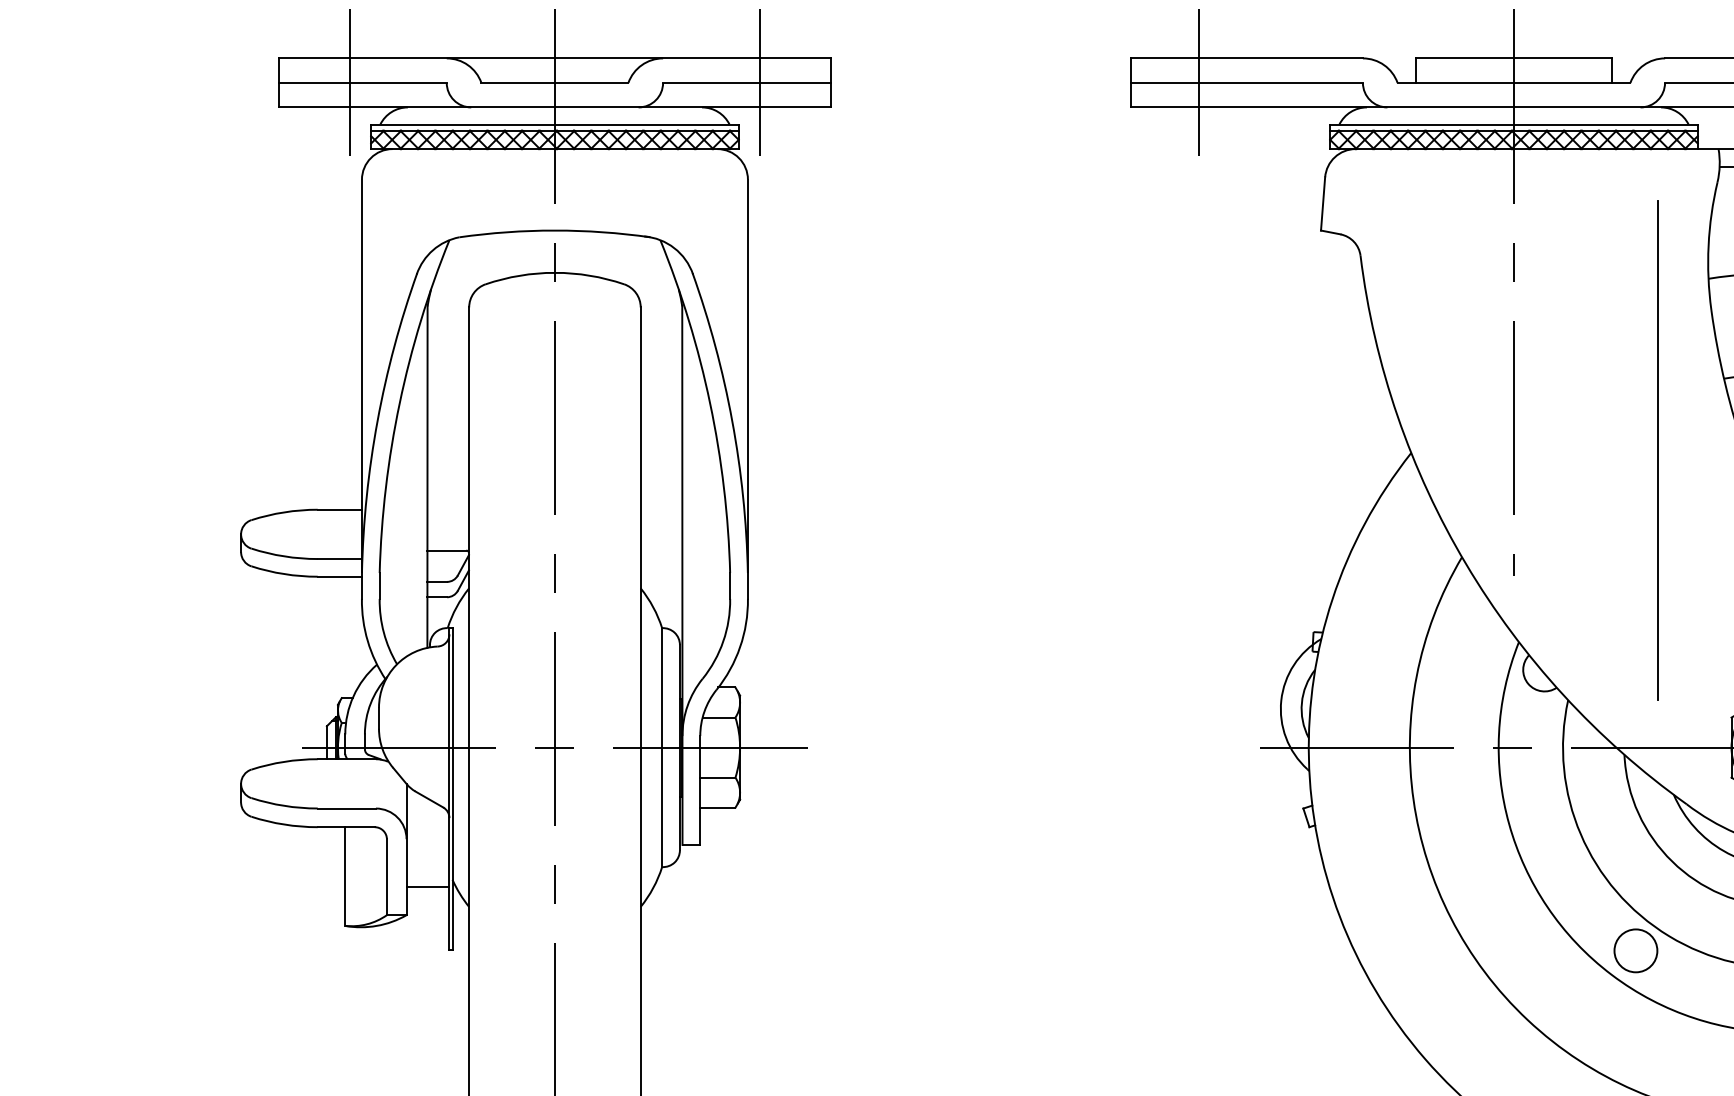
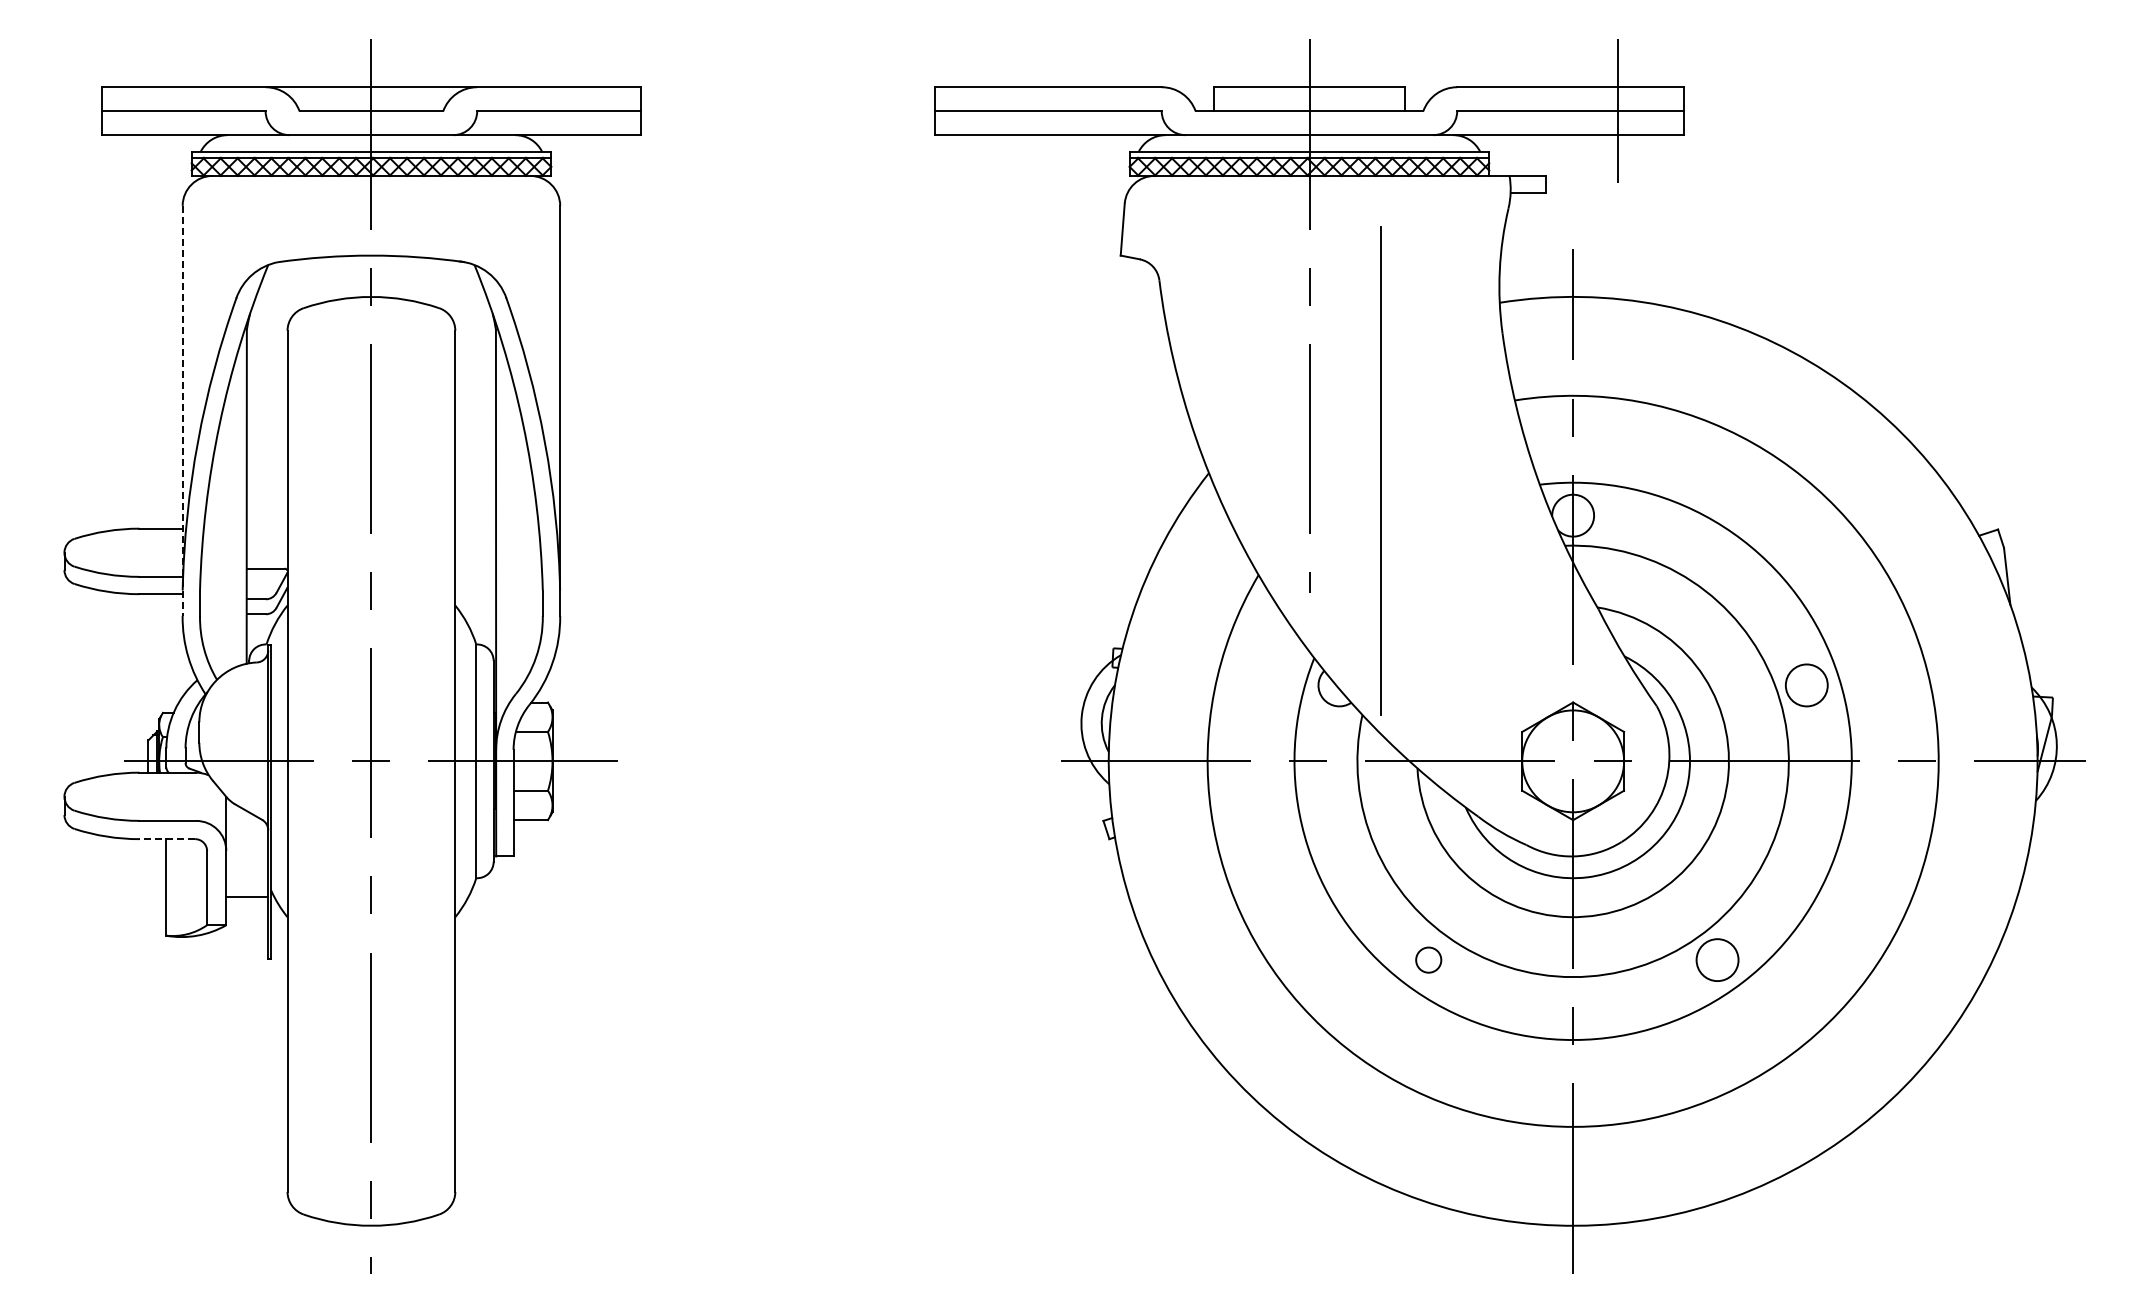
line: (349, 83) -> (170, 111), removed
line: (760, 83) -> (572, 111), removed
line: (1198, 83) -> (1000, 111), removed
line: (361, 388) -> (182, 410), solid -> dashed
line: (1658, 450) -> (1380, 470), moved
line: (346, 827) -> (167, 839), solid -> dashed
circle: (1635, 951) -> (1428, 960), size x0.6

